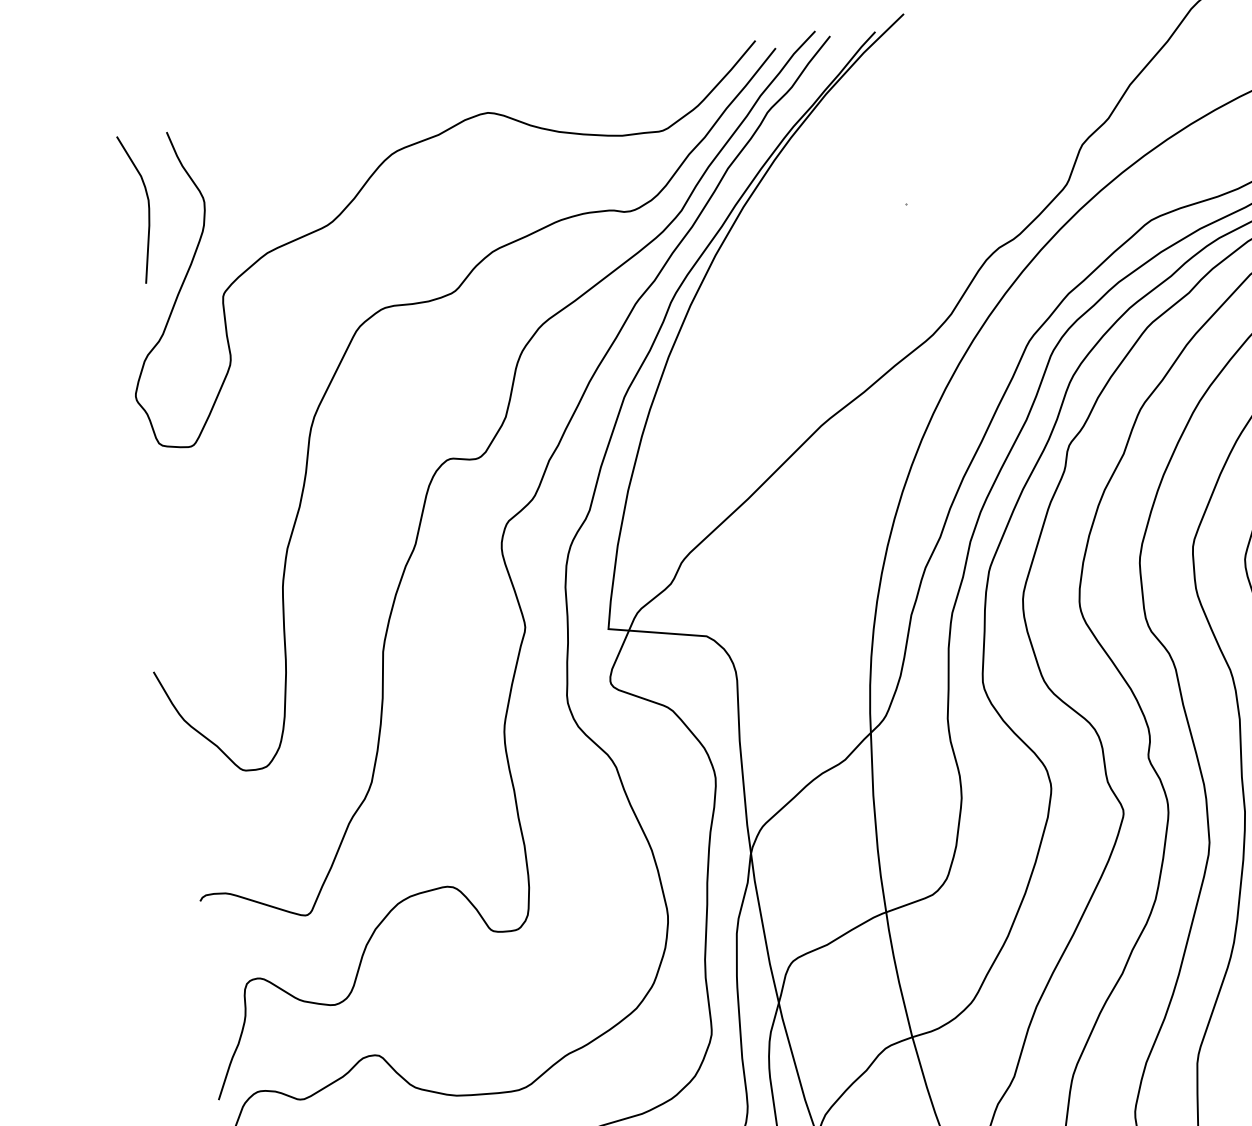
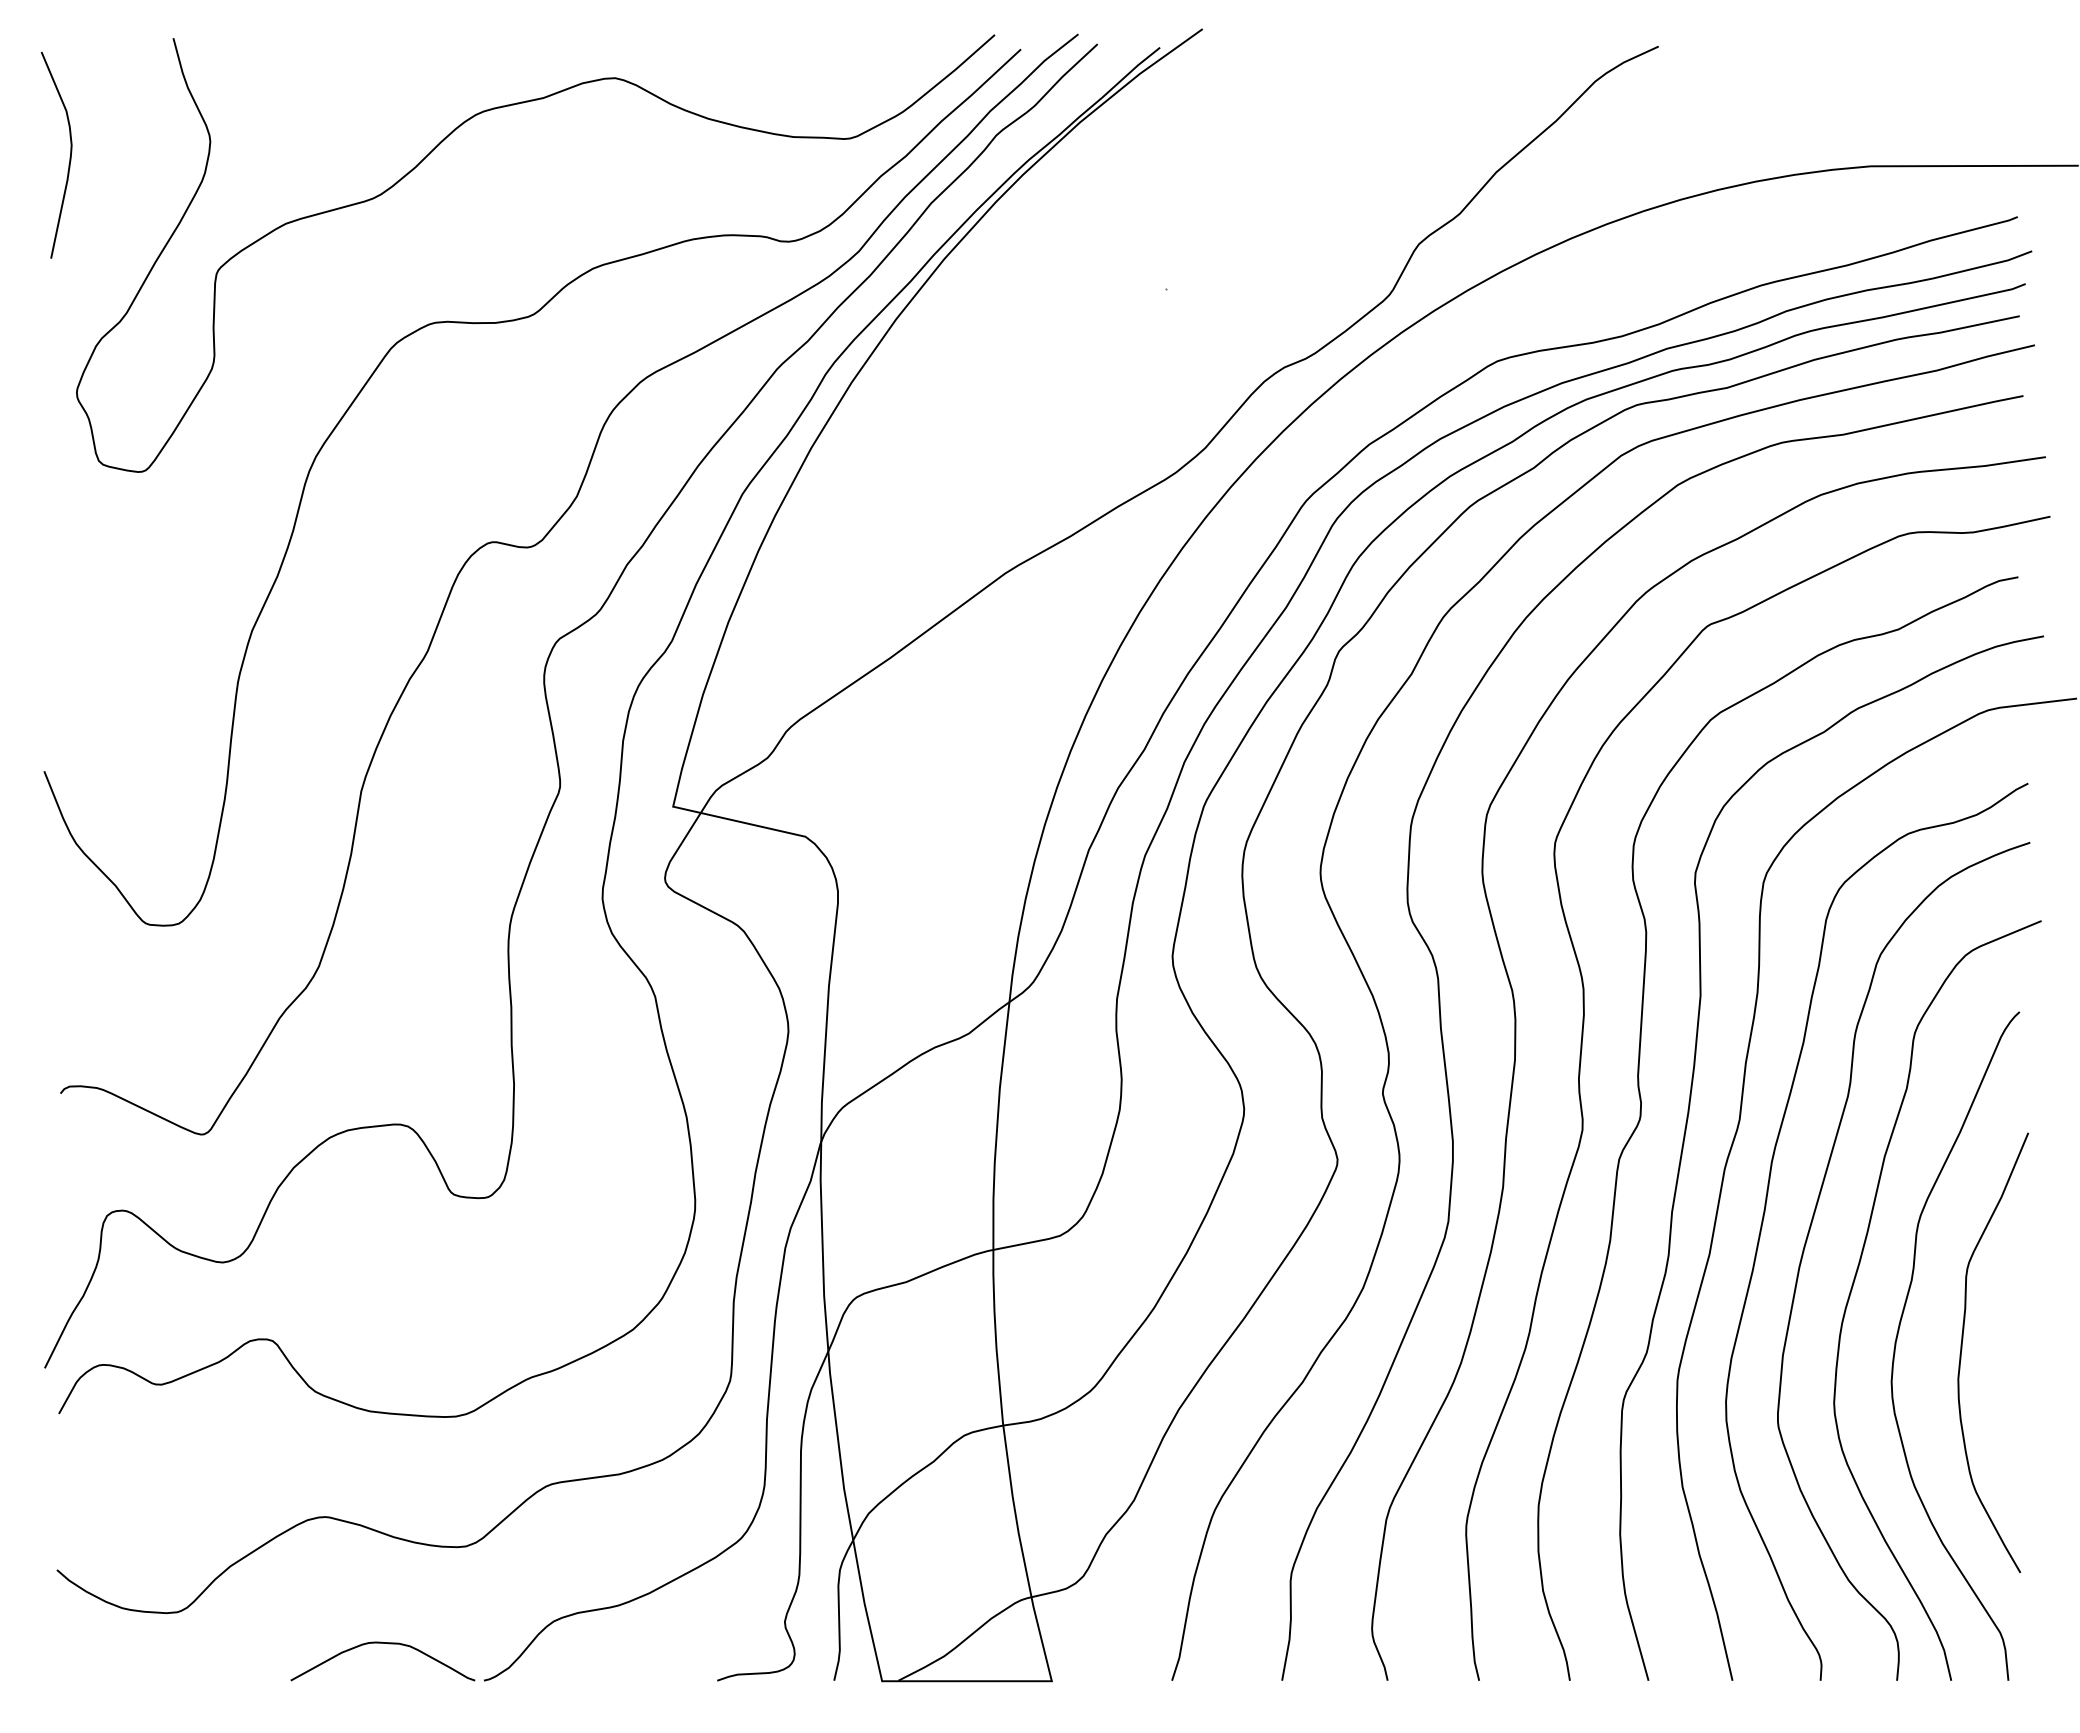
curve: (148, 209) -> (69, 157), moved

